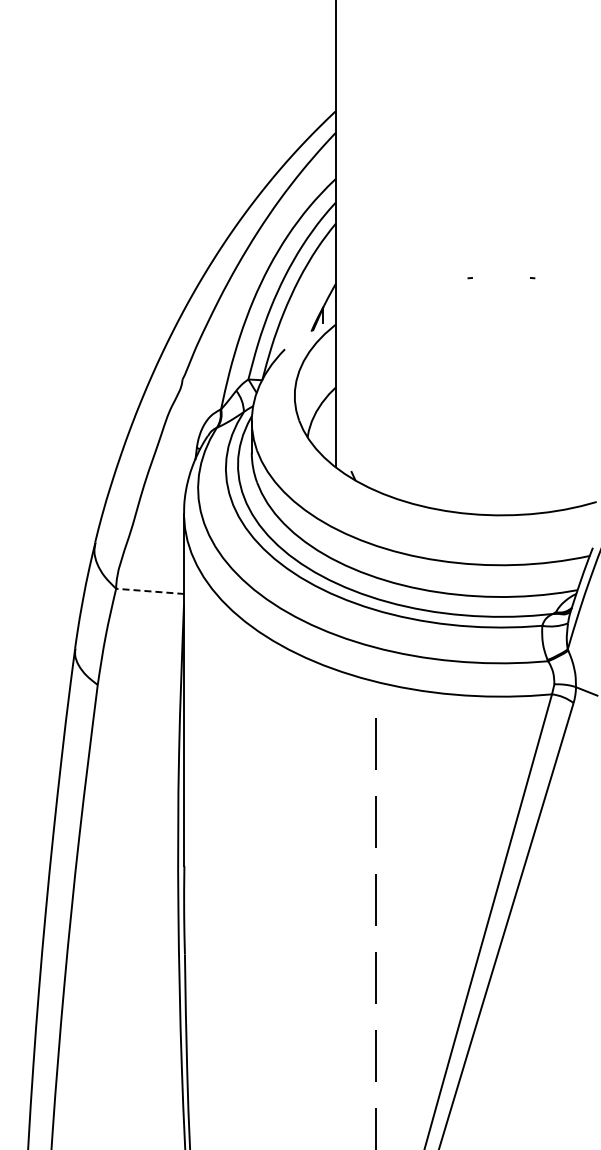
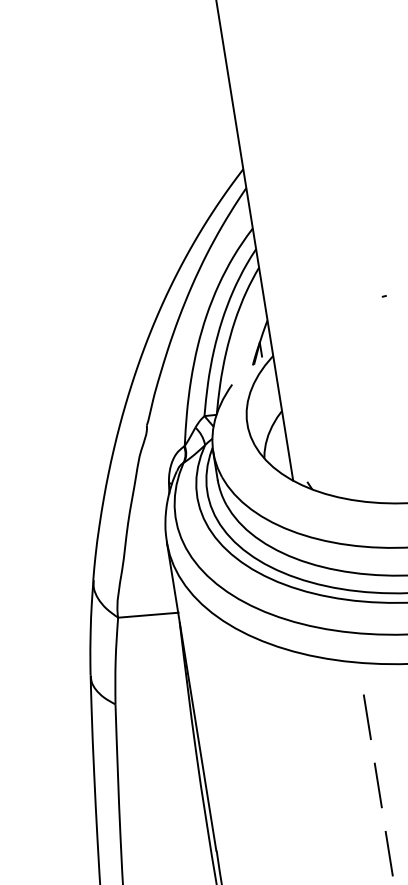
line: (149, 591) -> (147, 615), dashed -> solid

